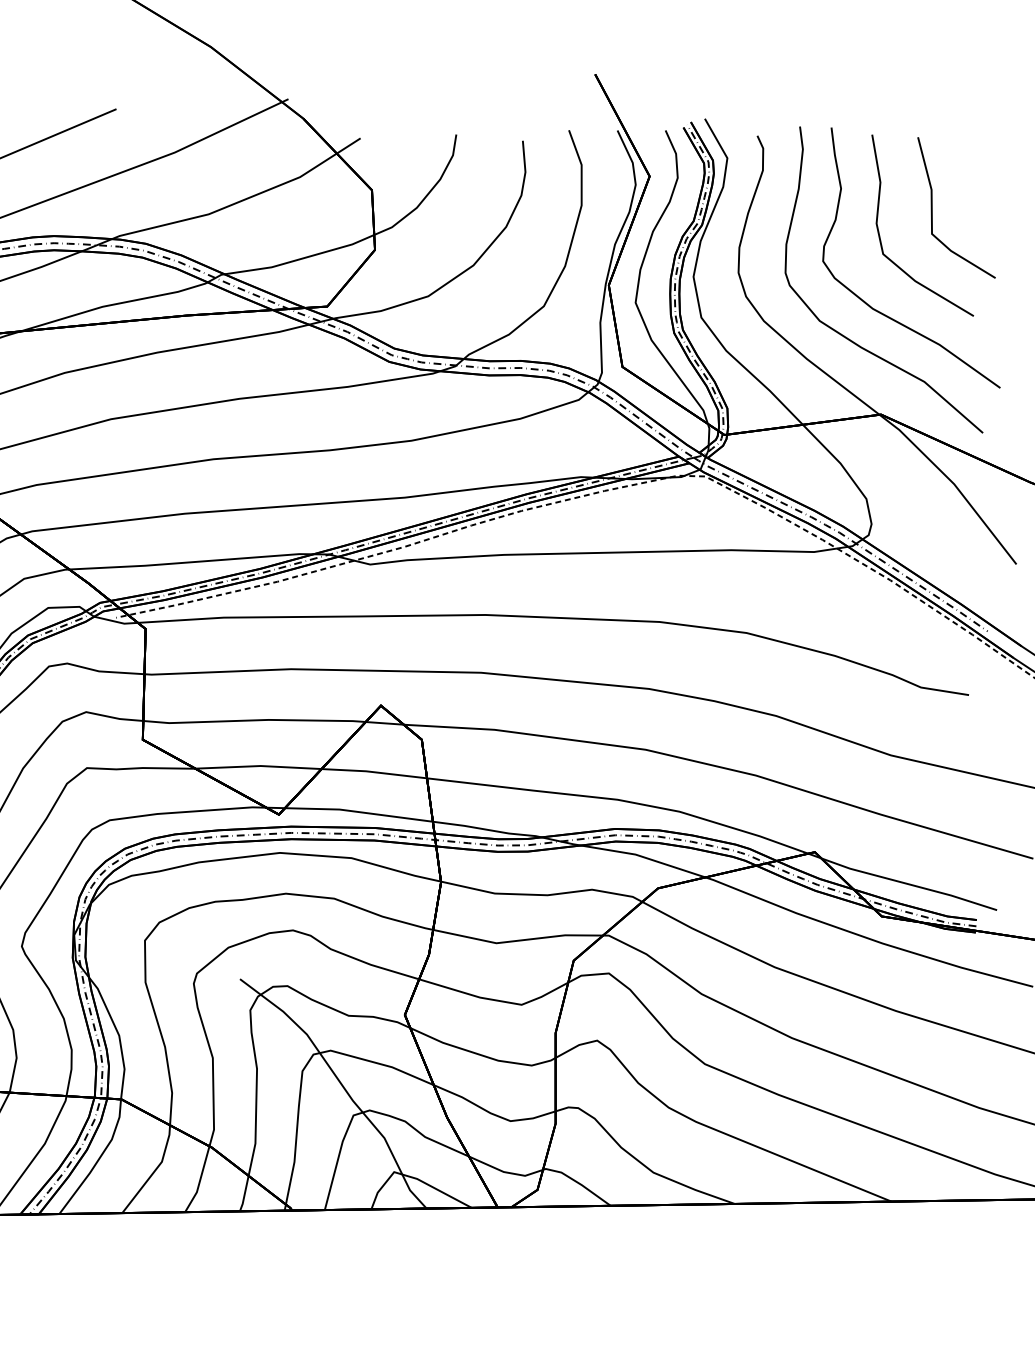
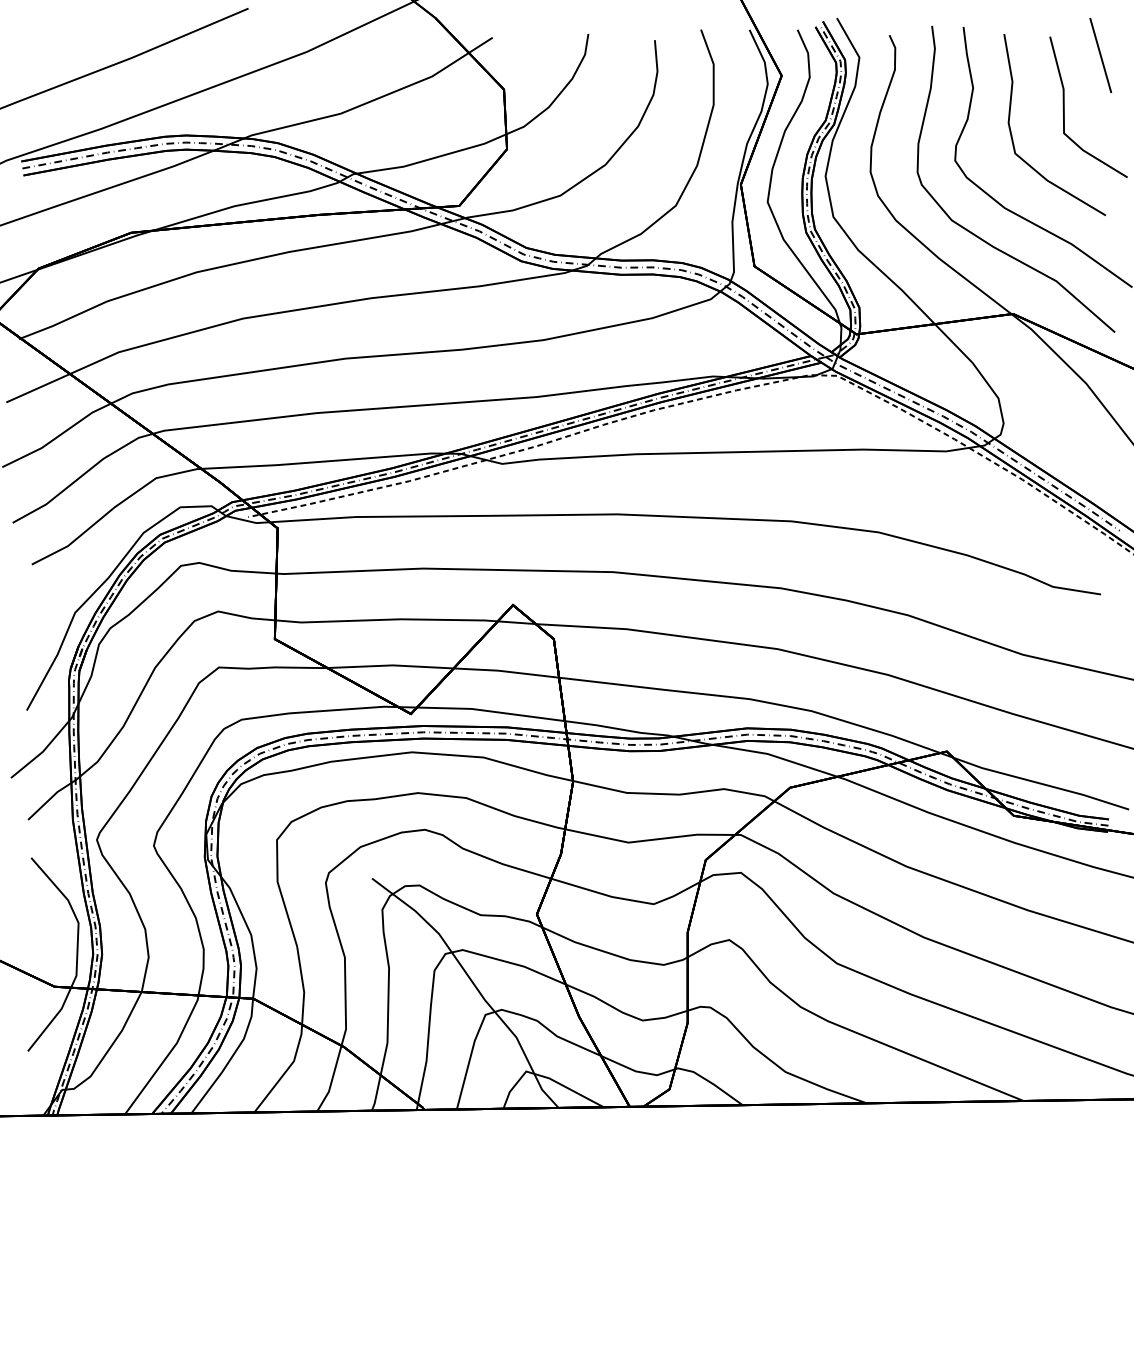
line: (968, 156) -> (1100, 55), added

